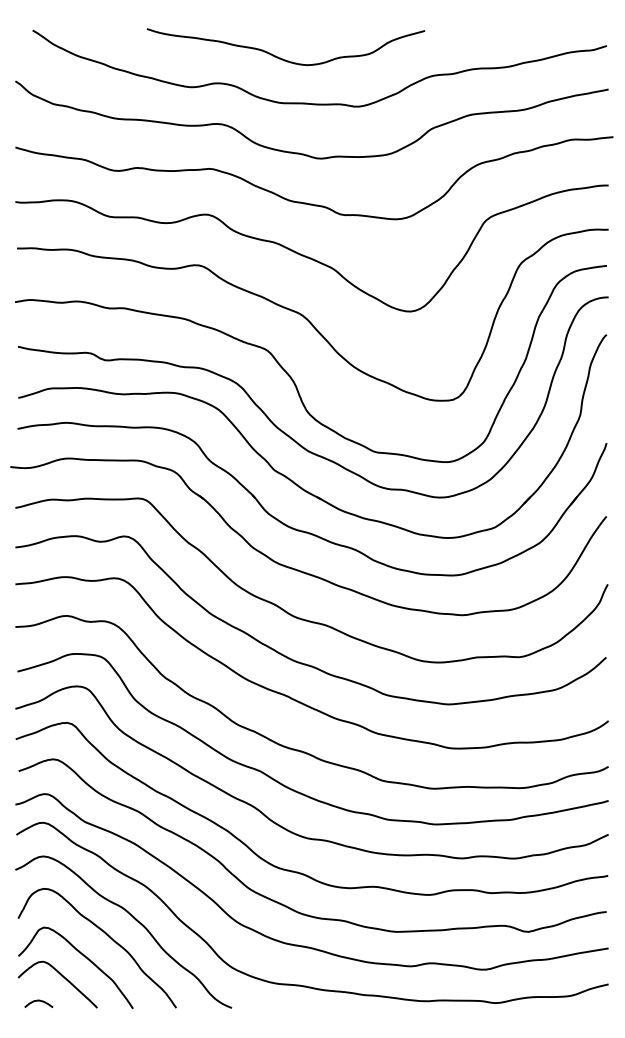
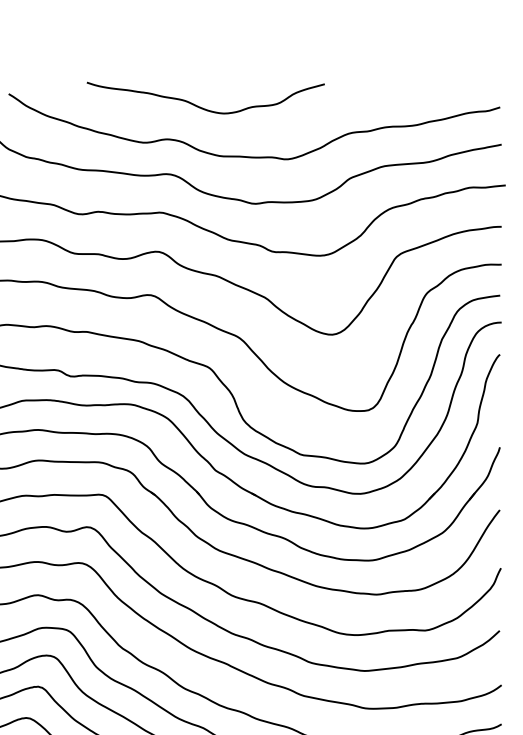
curve: (280, 57) -> (201, 106), moved

